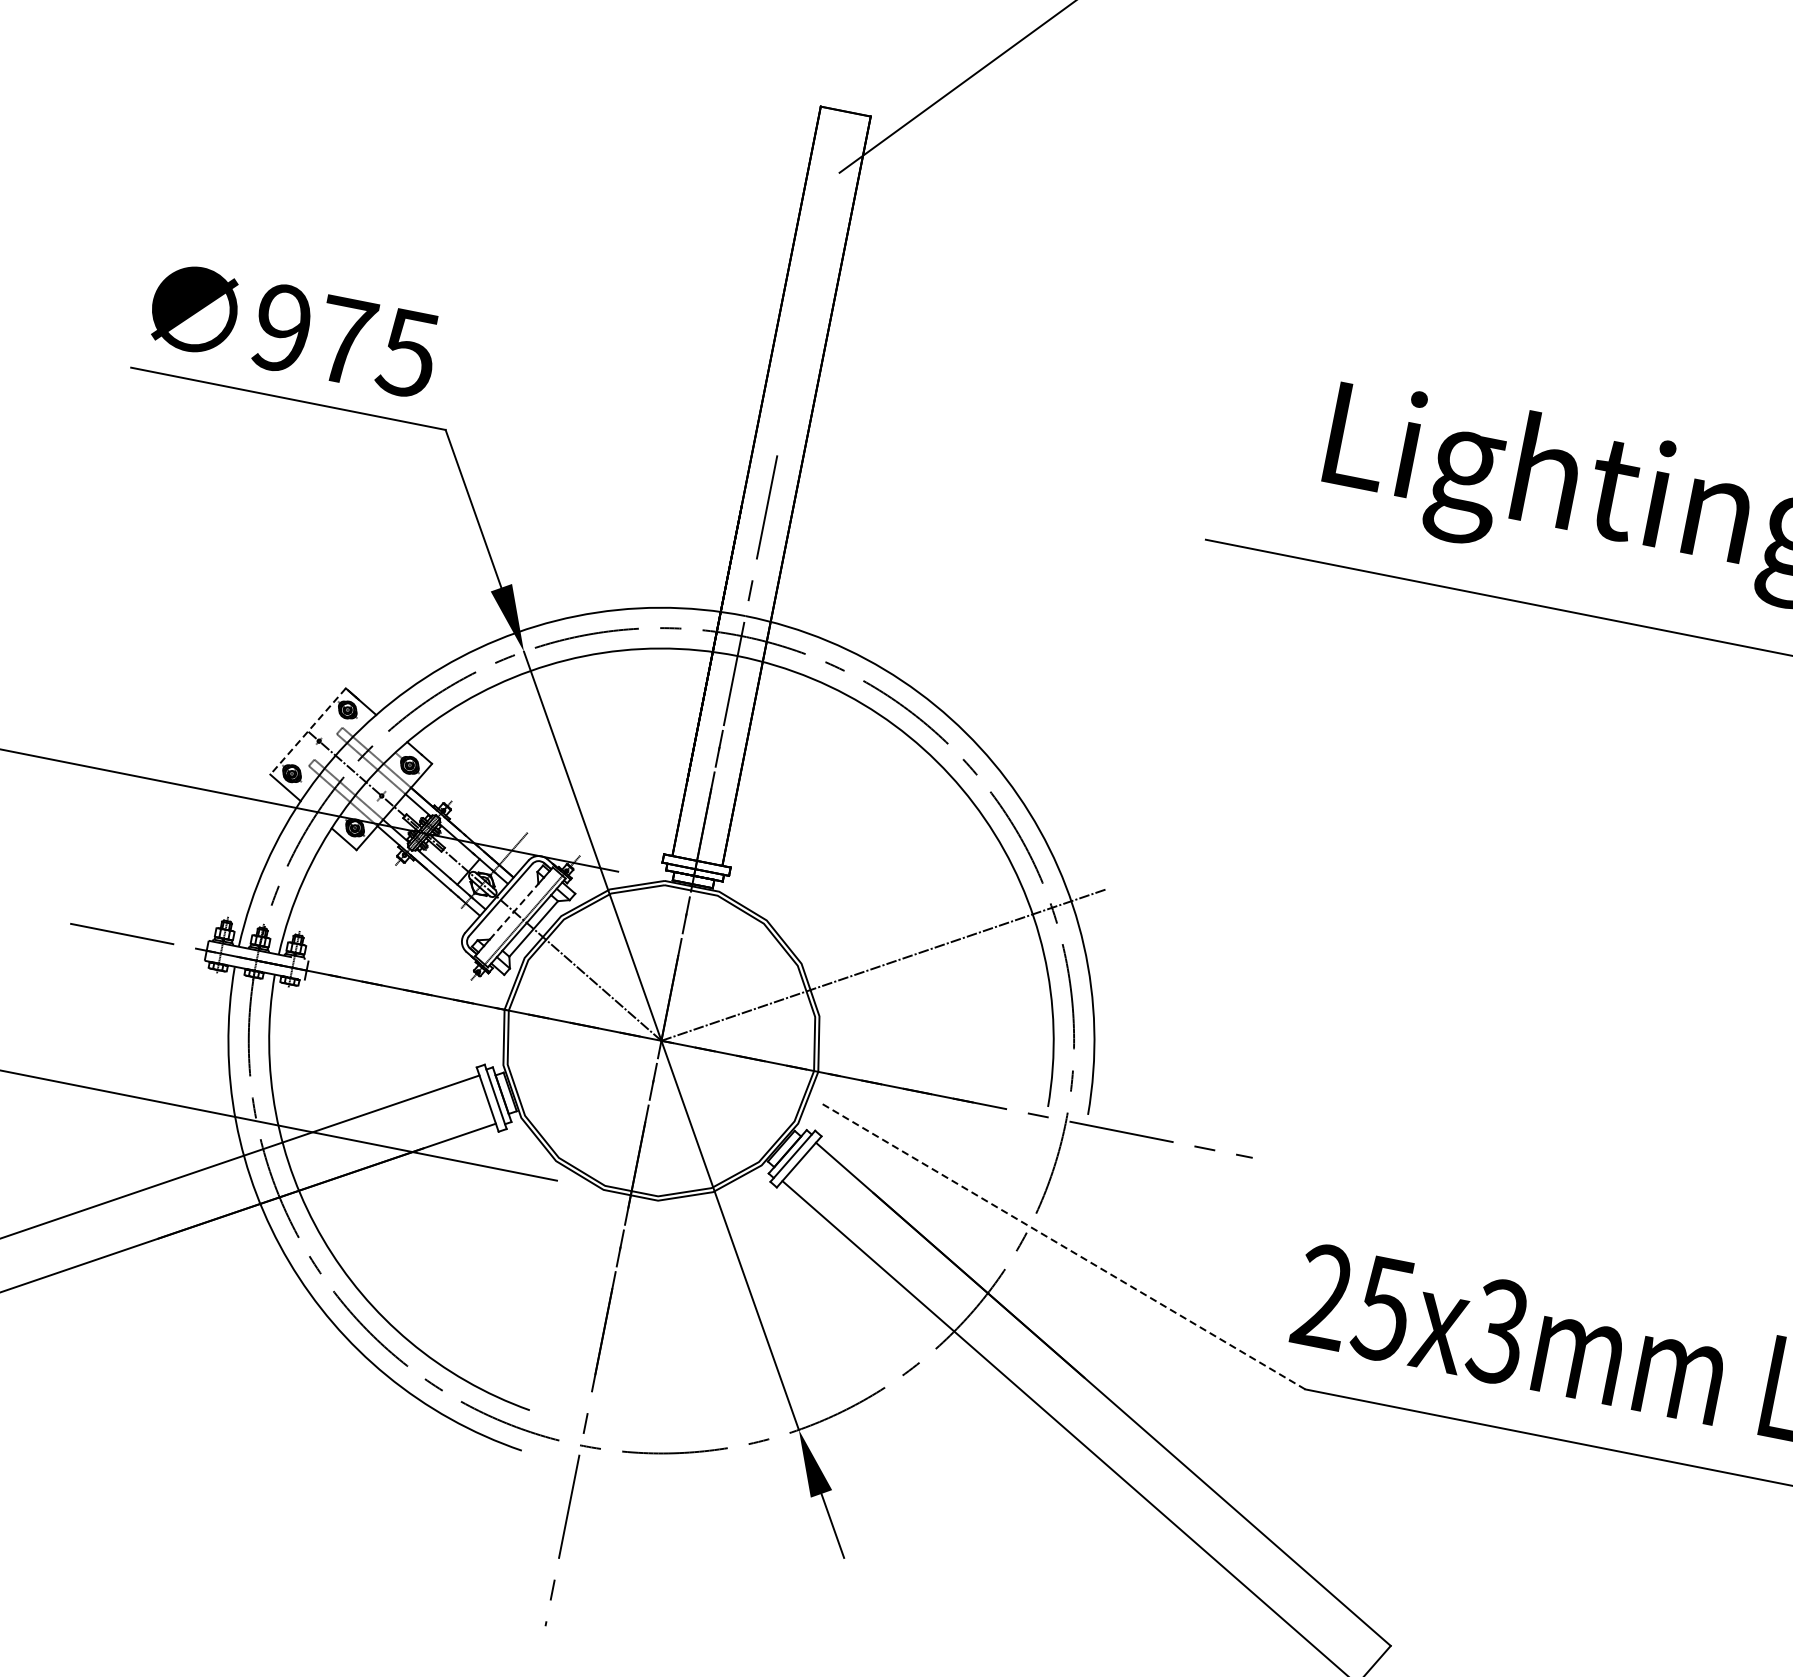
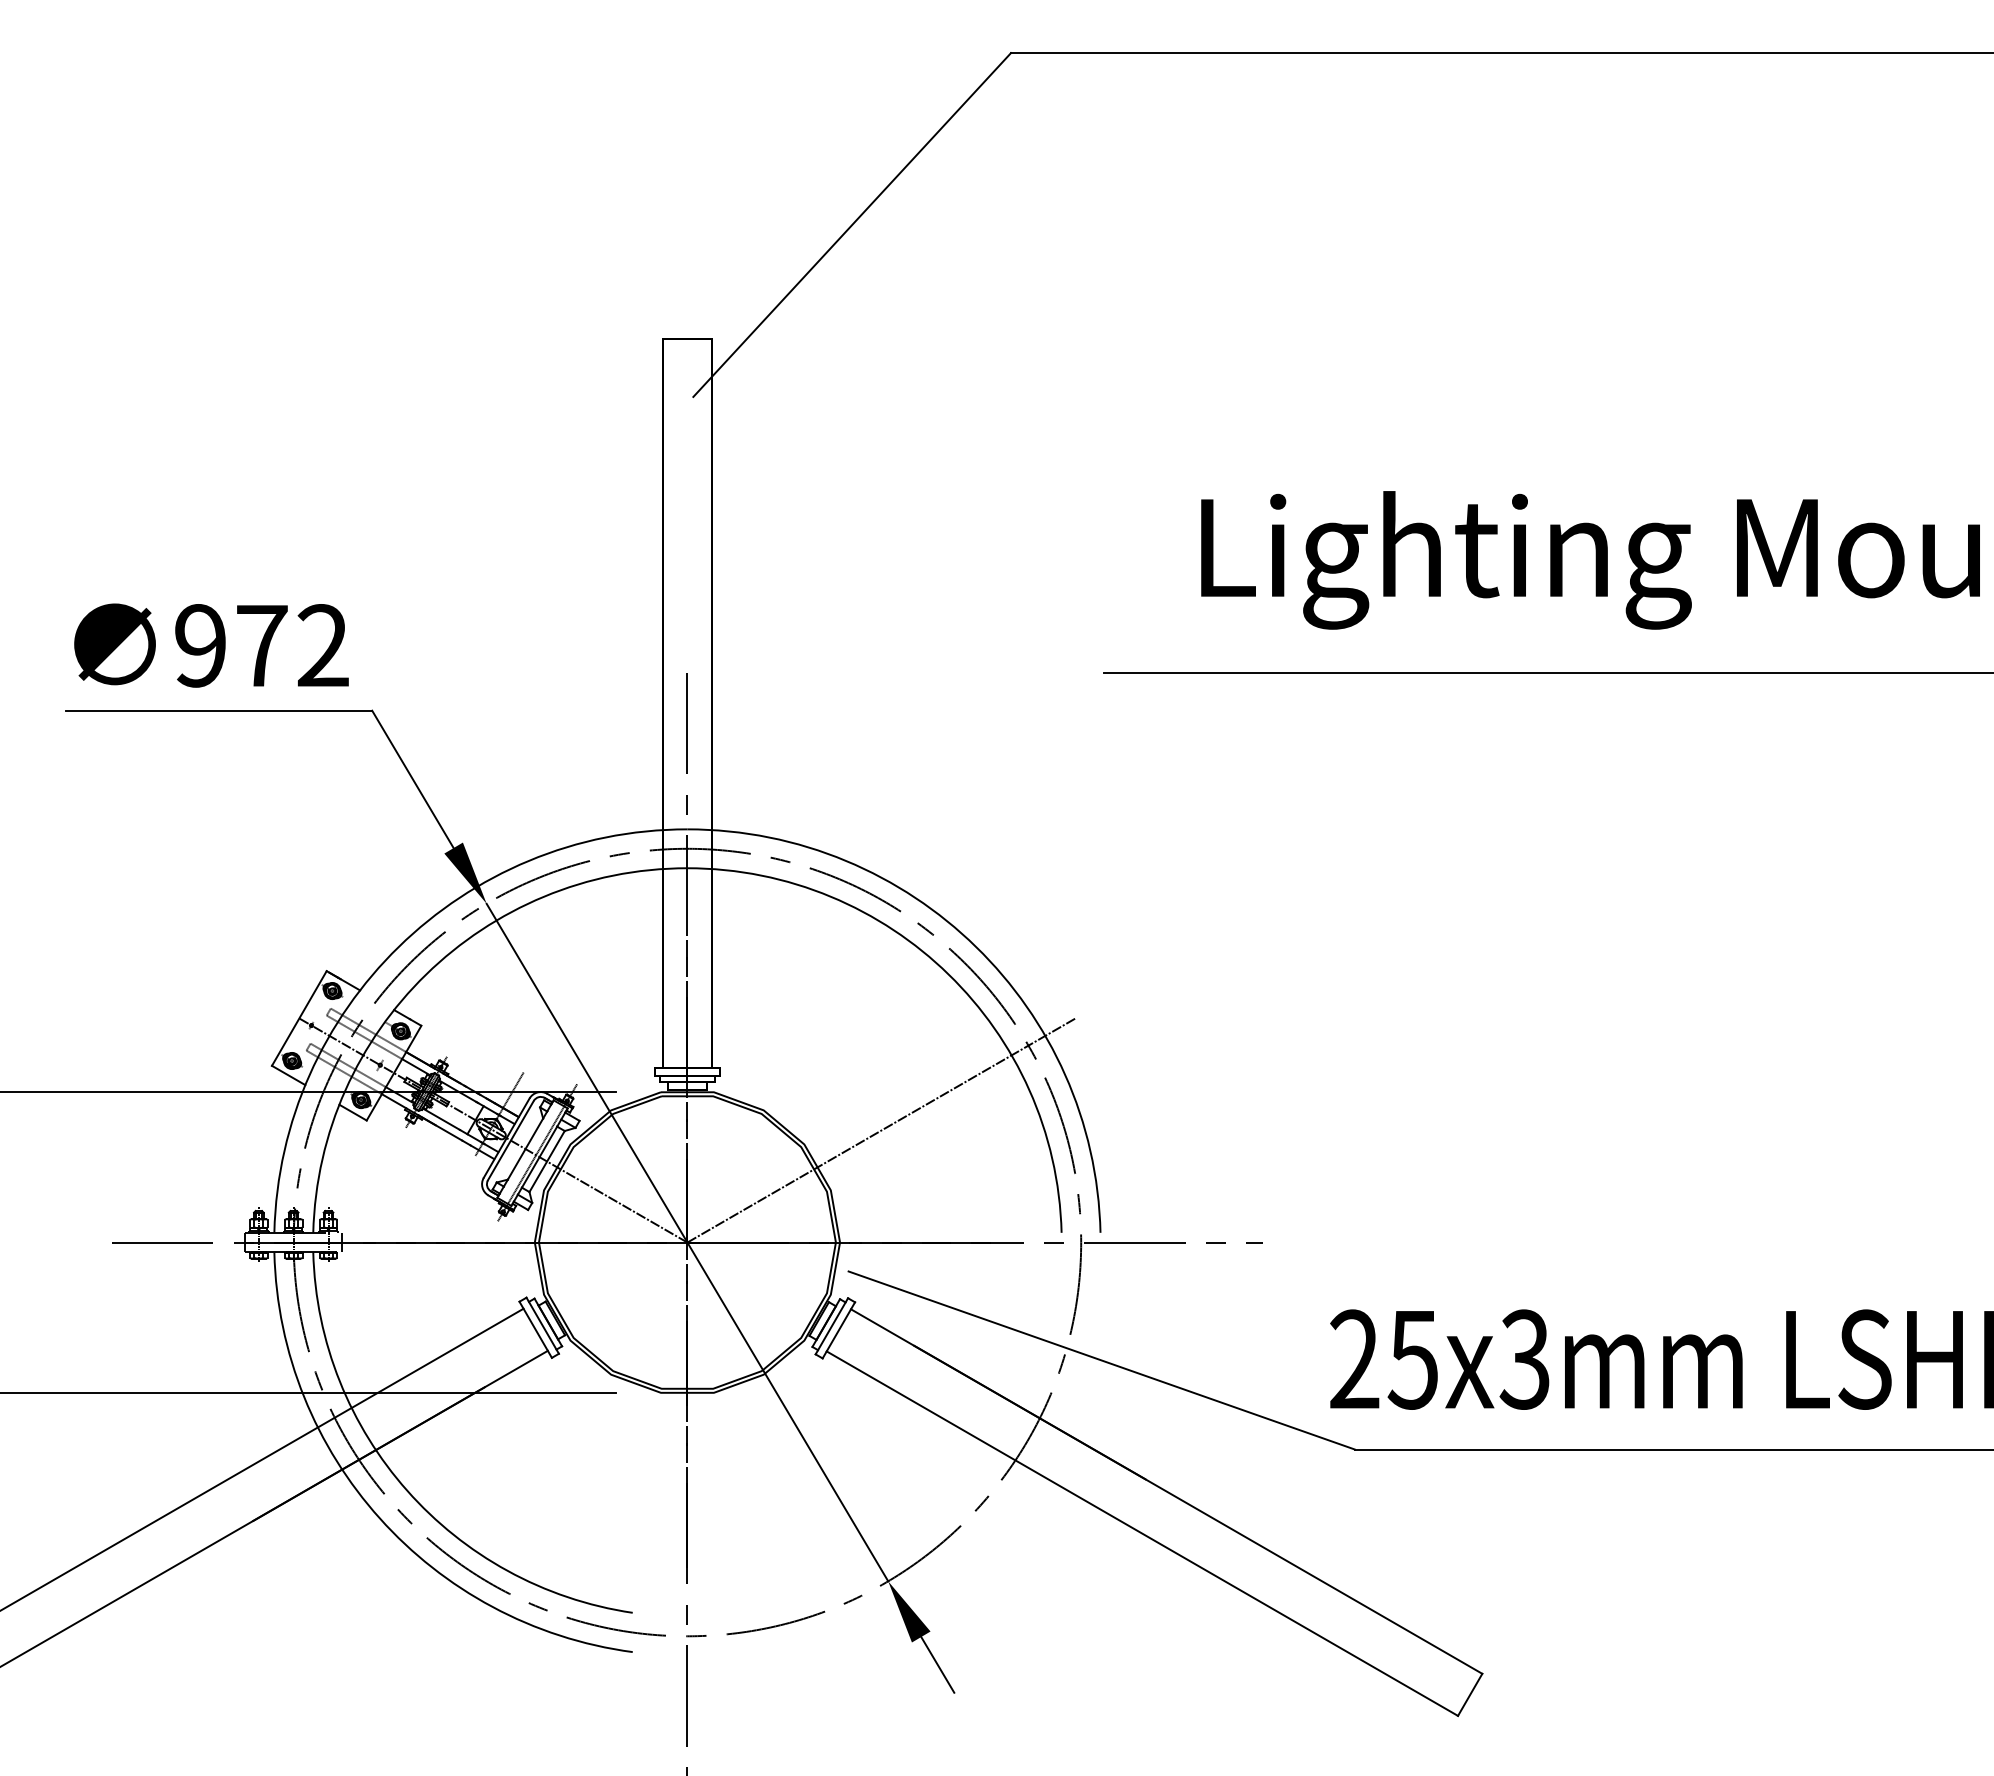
text: (407, 352) -> (322, 645), 975 -> 972
line: (308, 731) -> (299, 1018), dashed -> solid
line: (514, 911) -> (525, 1148), dashed -> solid
line: (1063, 1246) -> (1101, 1360), dashed -> solid

